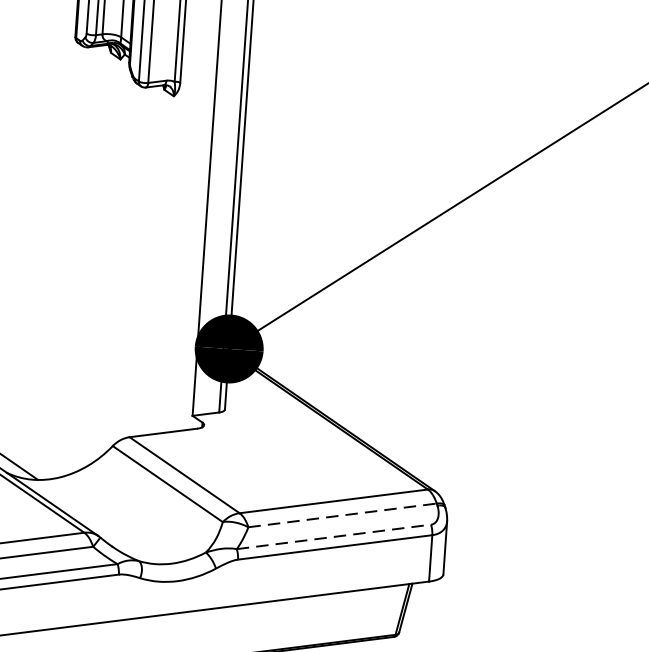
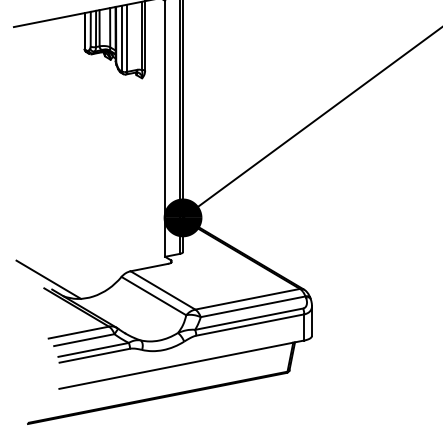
line: (343, 514) -> (253, 306), dashed -> solid
line: (334, 537) -> (249, 319), dashed -> solid

